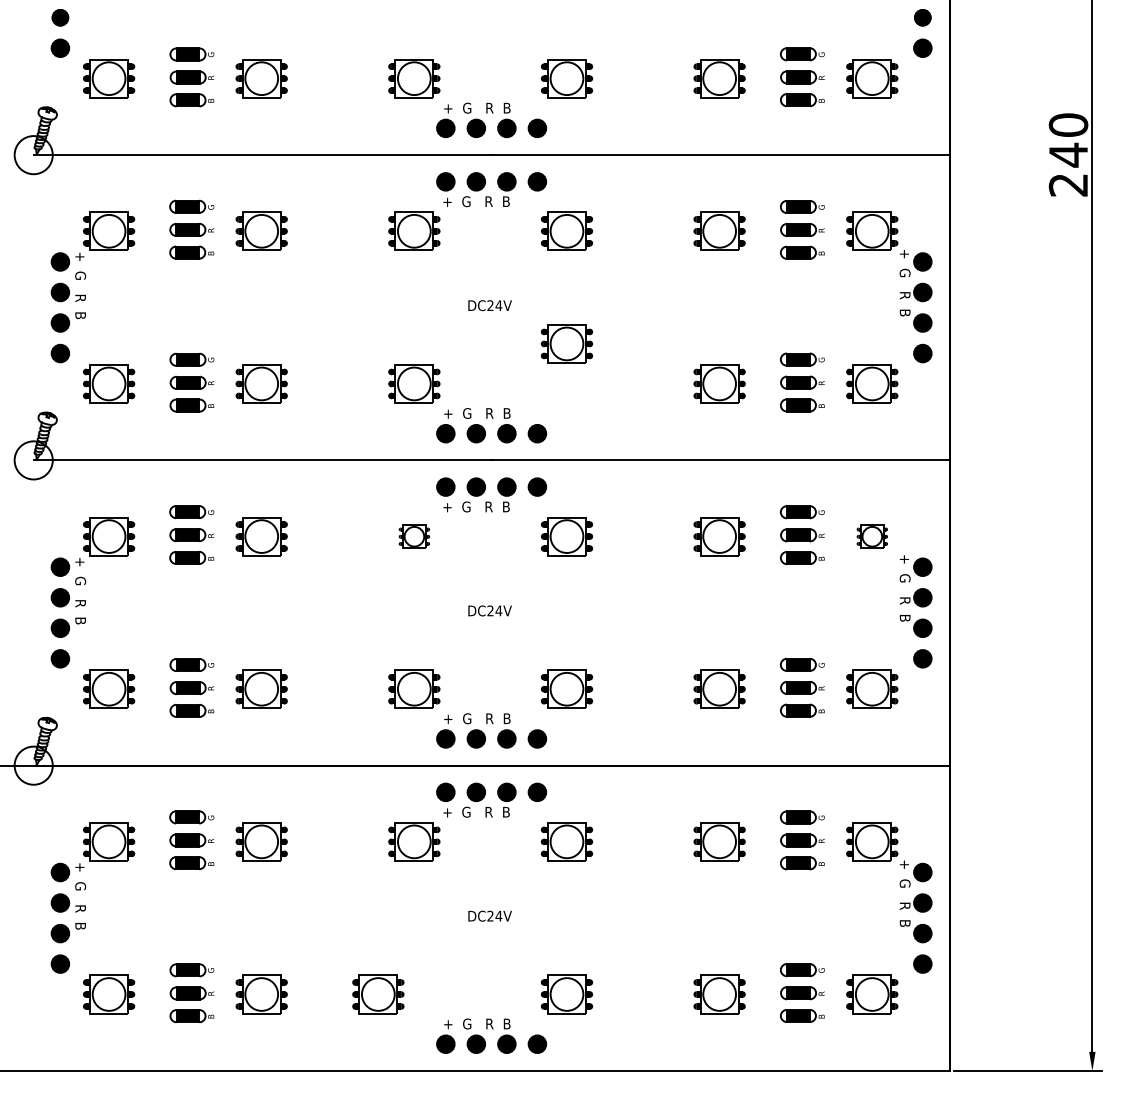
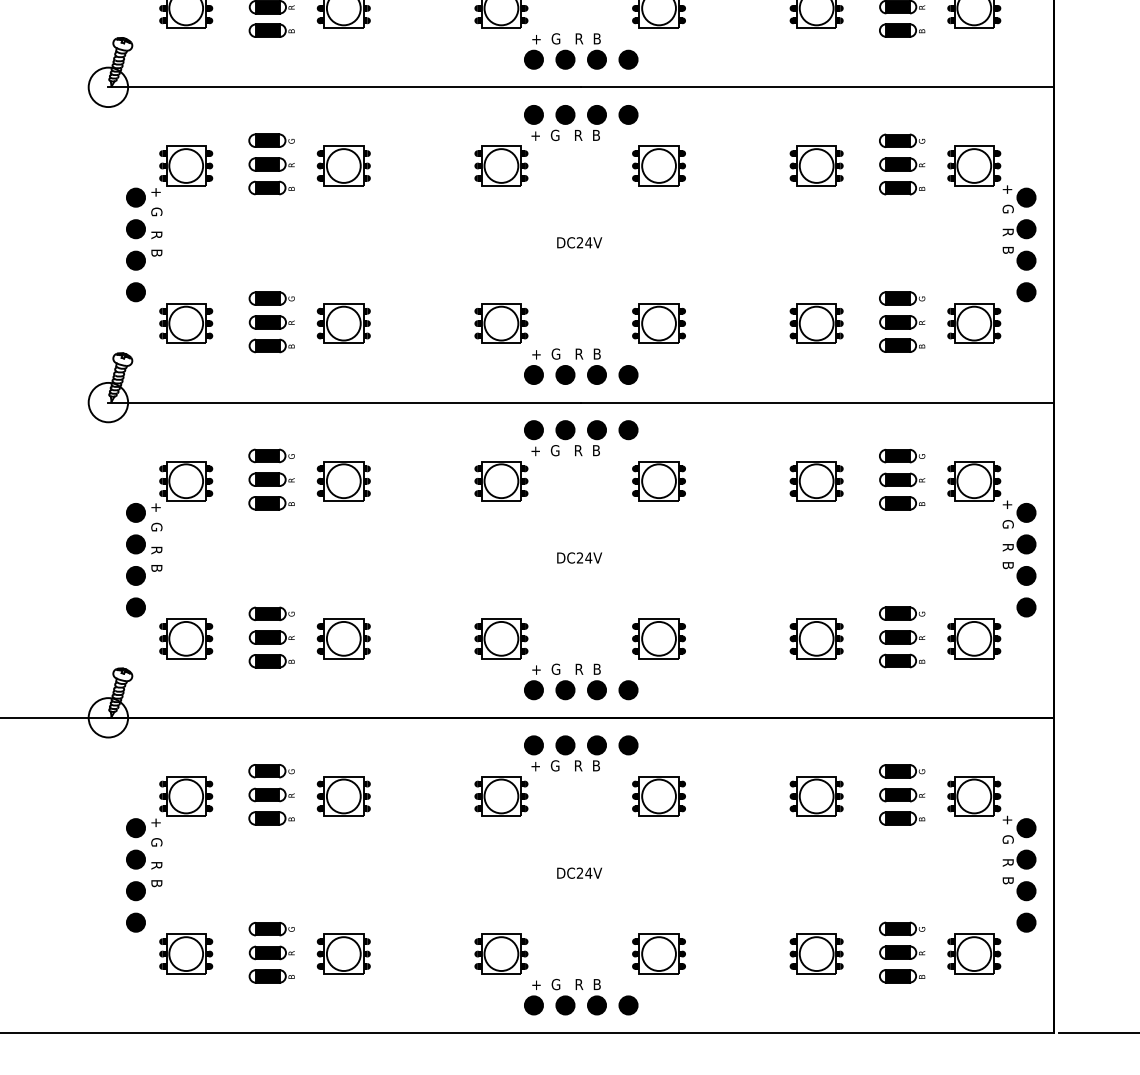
part: (567, 343) -> (659, 323), moved
part: (414, 536) -> (501, 481), size x1.67
part: (872, 536) -> (974, 481), size x1.67
part: (378, 994) -> (501, 954), moved

